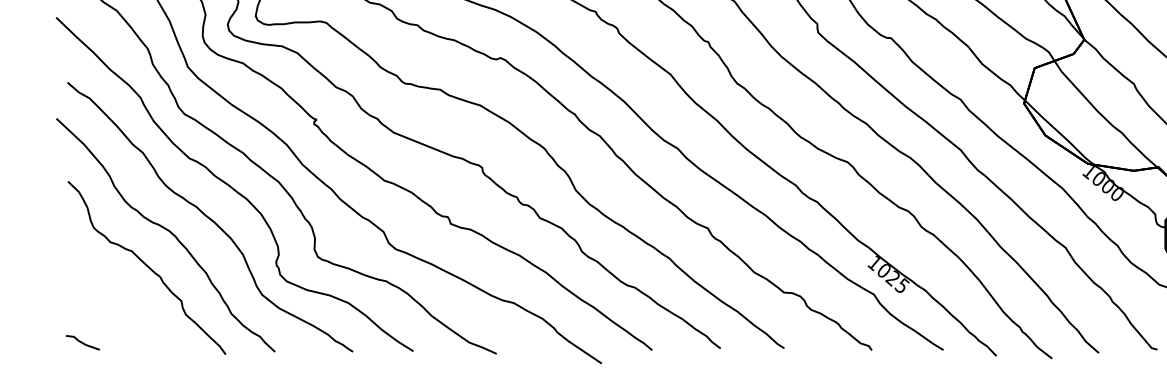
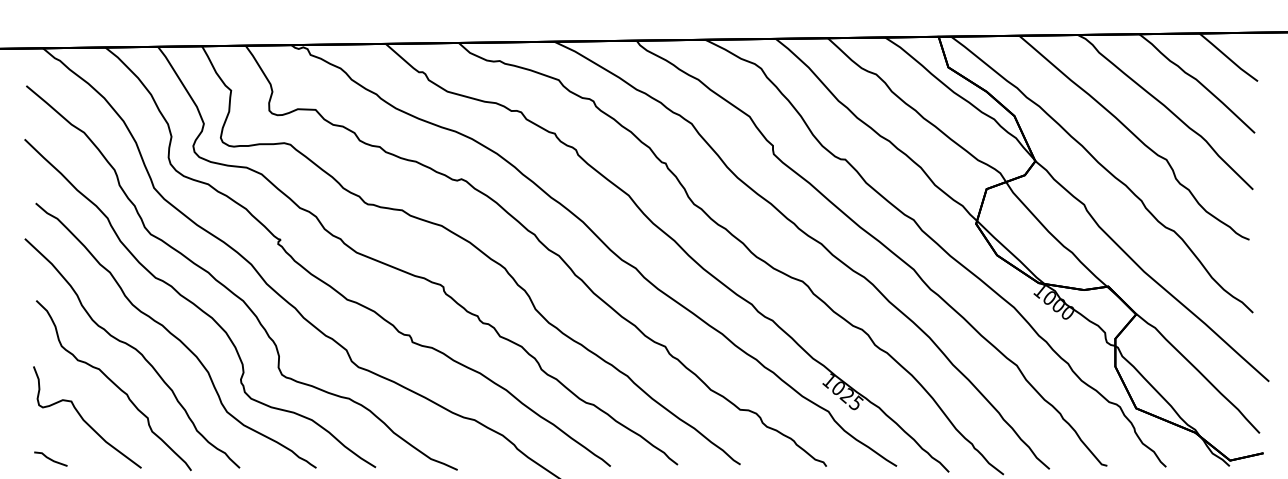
curve: (117, 302) -> (84, 419), added

